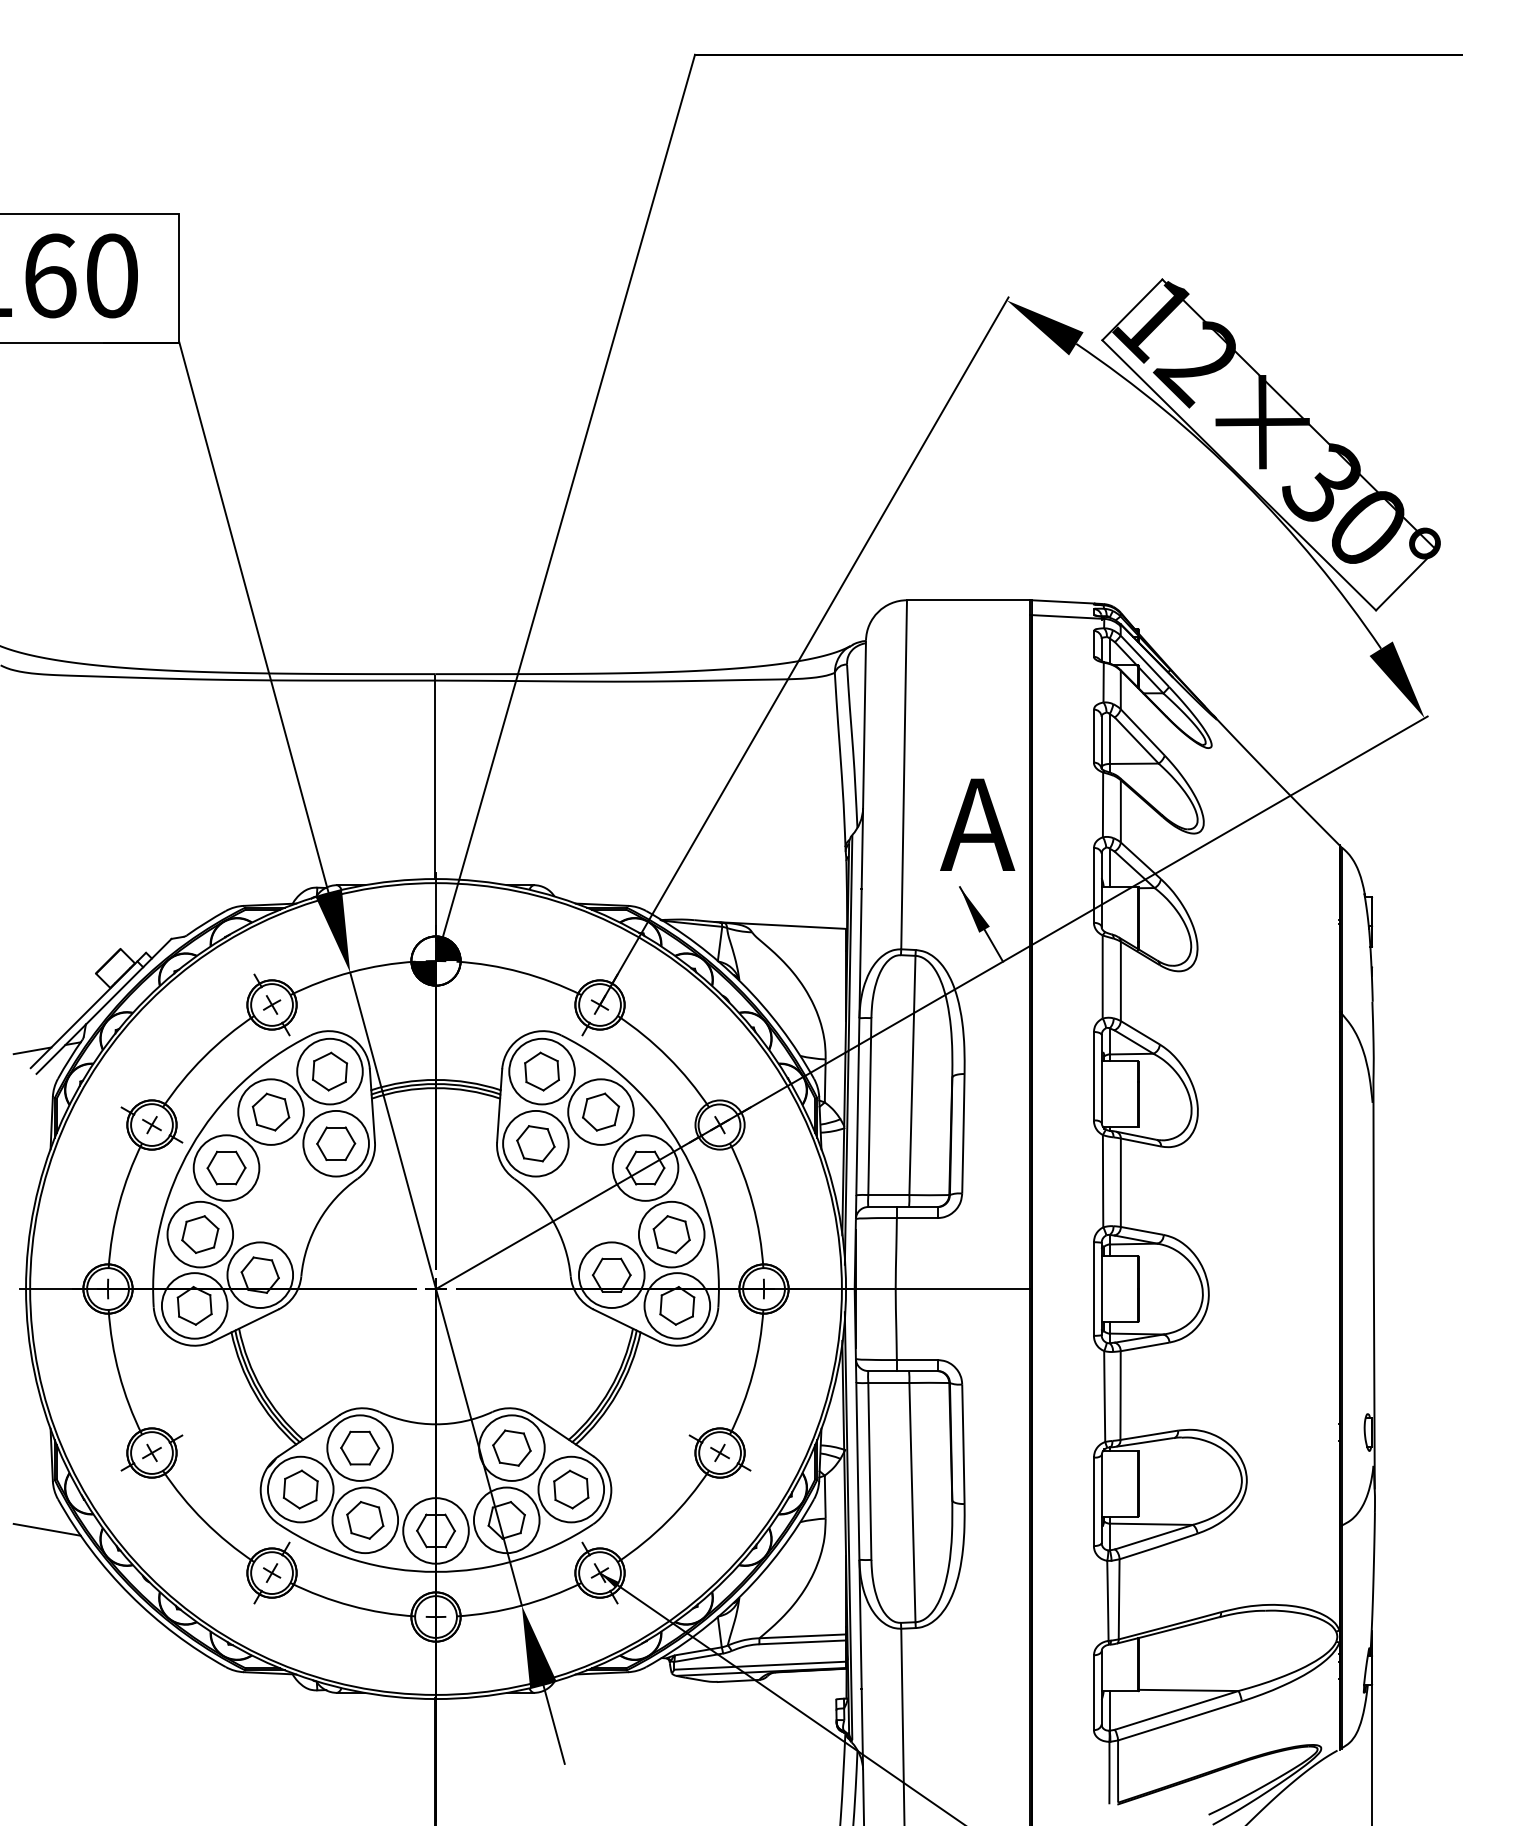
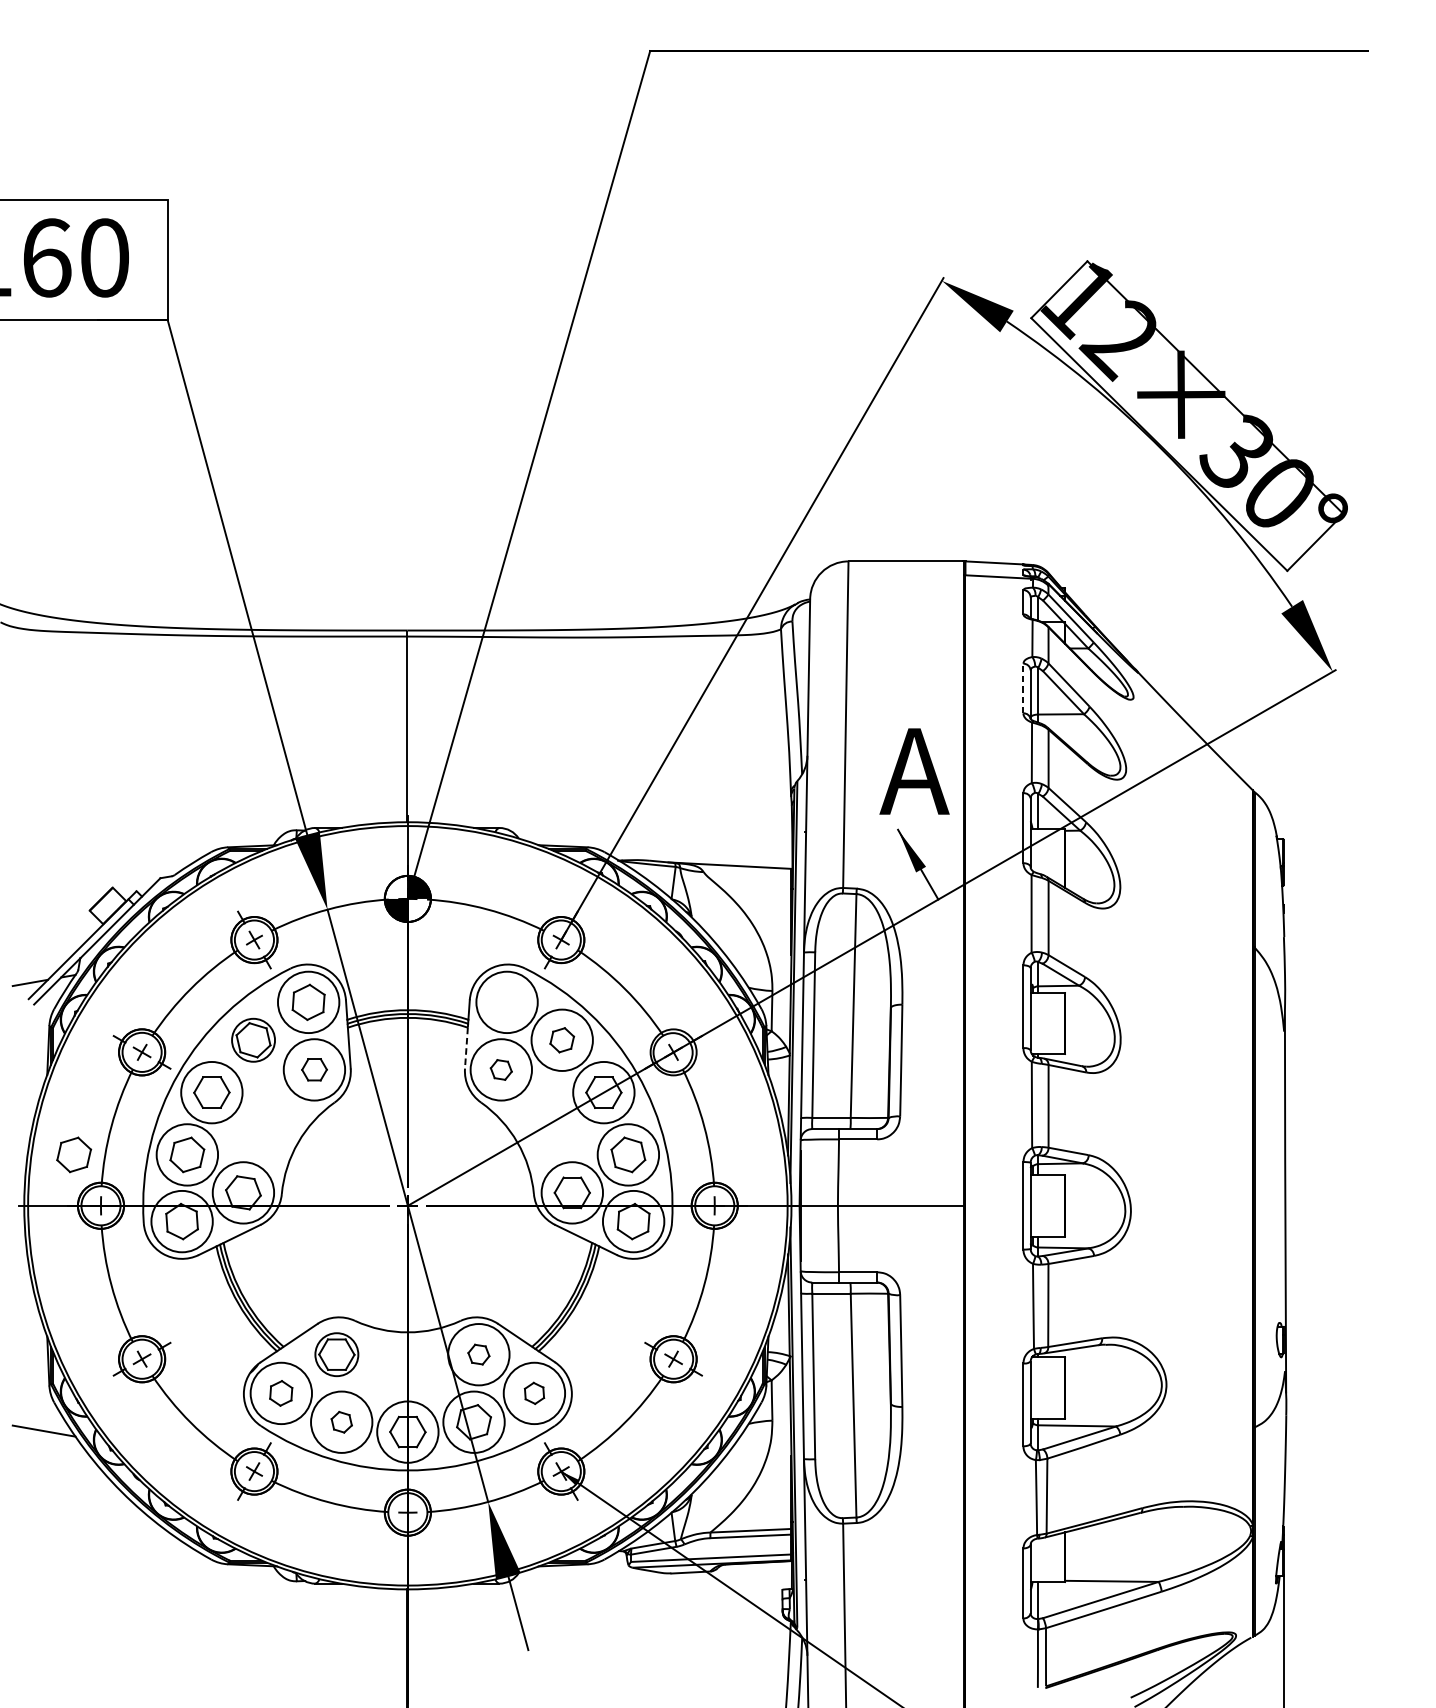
line: (1093, 736) -> (1023, 688), solid -> dashed
part: (541, 1071) -> (506, 1002), removed
circle: (270, 1111) -> (253, 1039), size x0.7
part: (600, 1111) -> (561, 1039), size x0.7
line: (498, 1120) -> (466, 1048), solid -> dashed
part: (336, 1143) -> (314, 1069), size x0.7
part: (535, 1143) -> (500, 1069), size x0.6
part: (79, 1234) -> (74, 1154), added
circle: (359, 1447) -> (336, 1354), size x0.7
part: (511, 1447) -> (478, 1354), size x0.6
part: (300, 1489) -> (281, 1393), size x0.7
part: (571, 1489) -> (534, 1393), size x0.6
part: (365, 1520) -> (341, 1422), size x0.6

